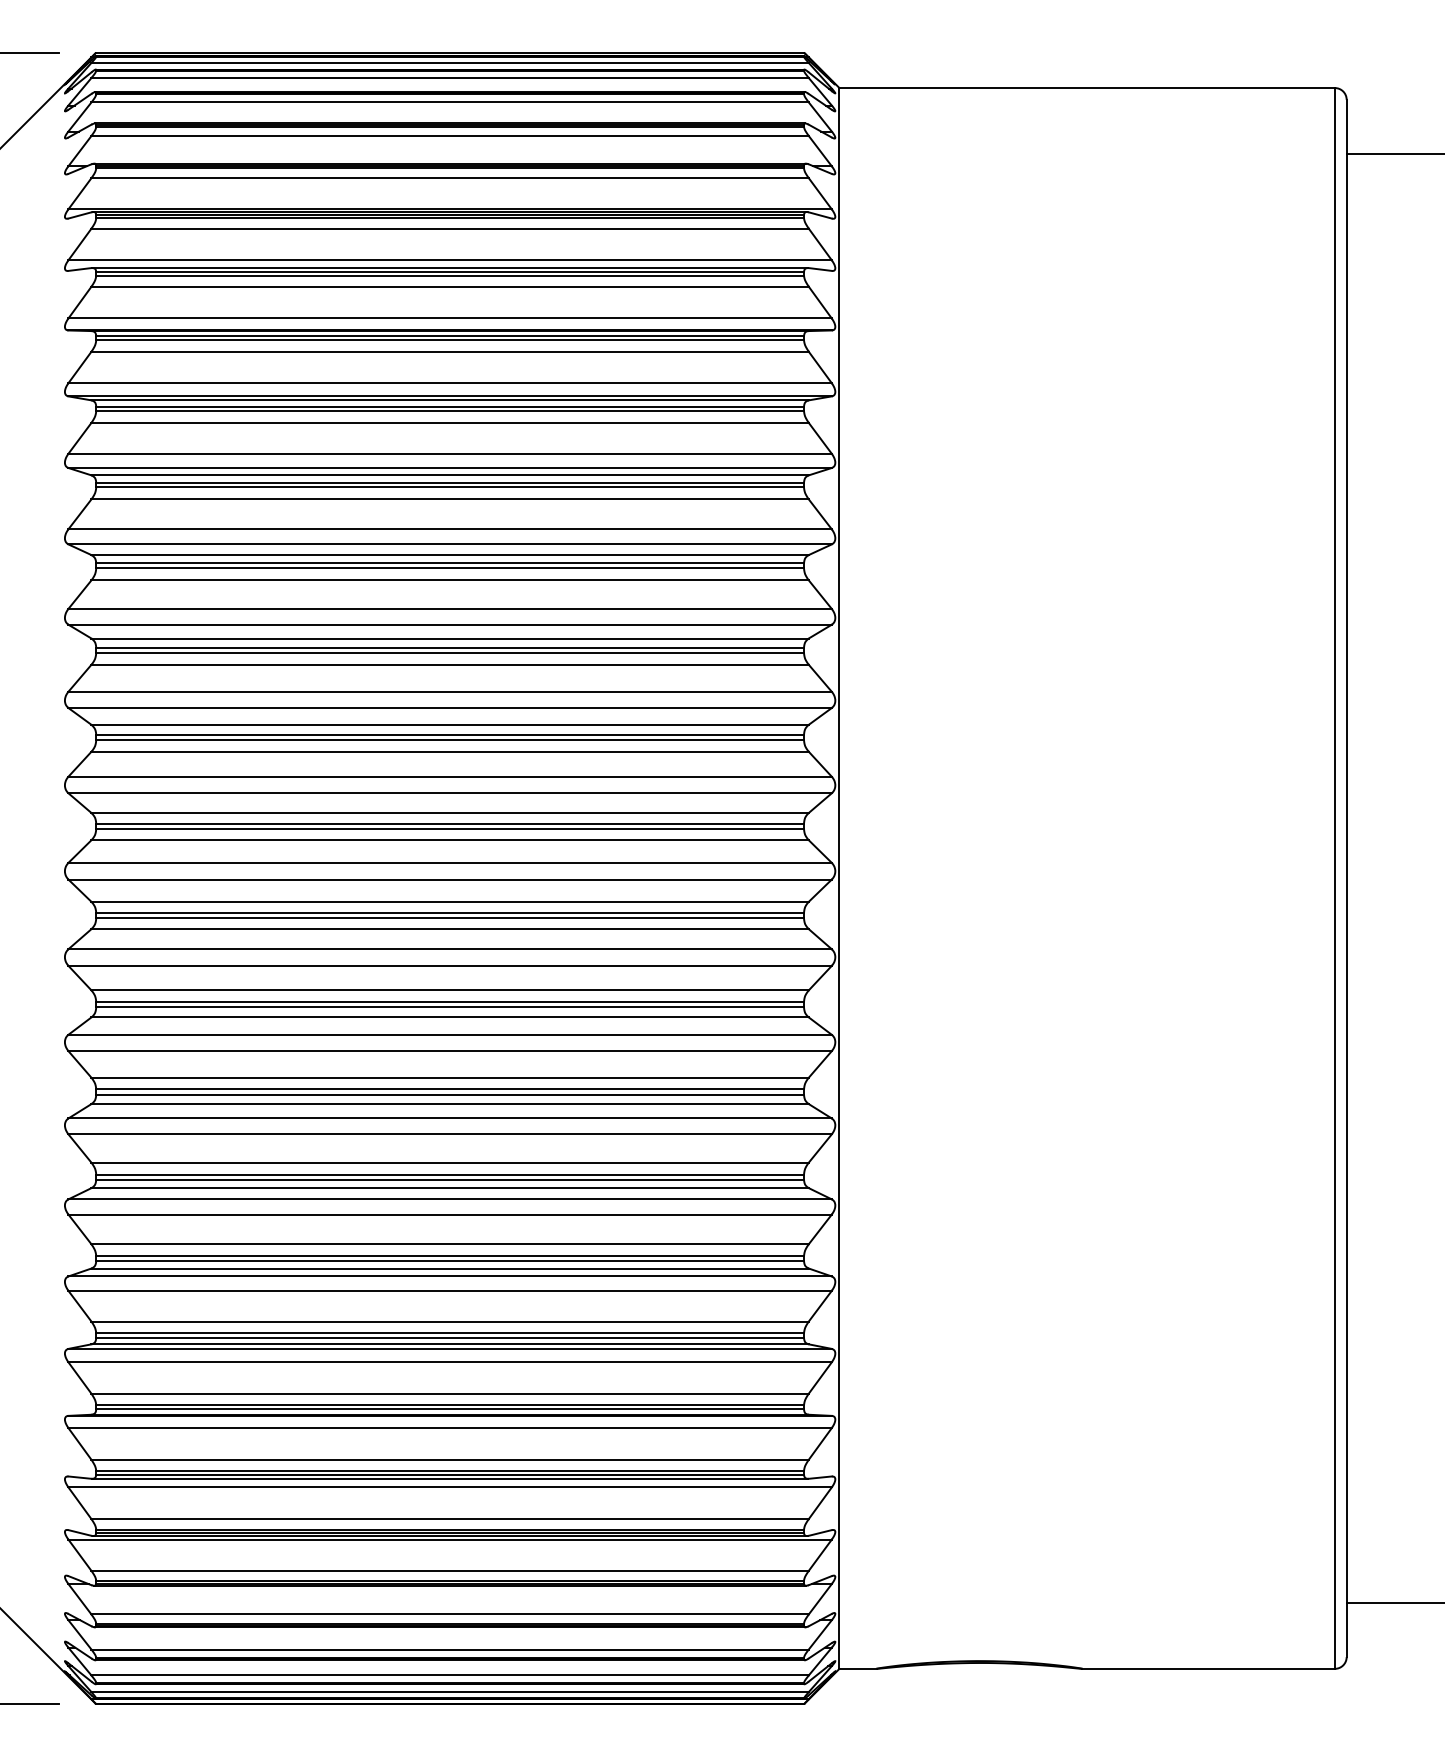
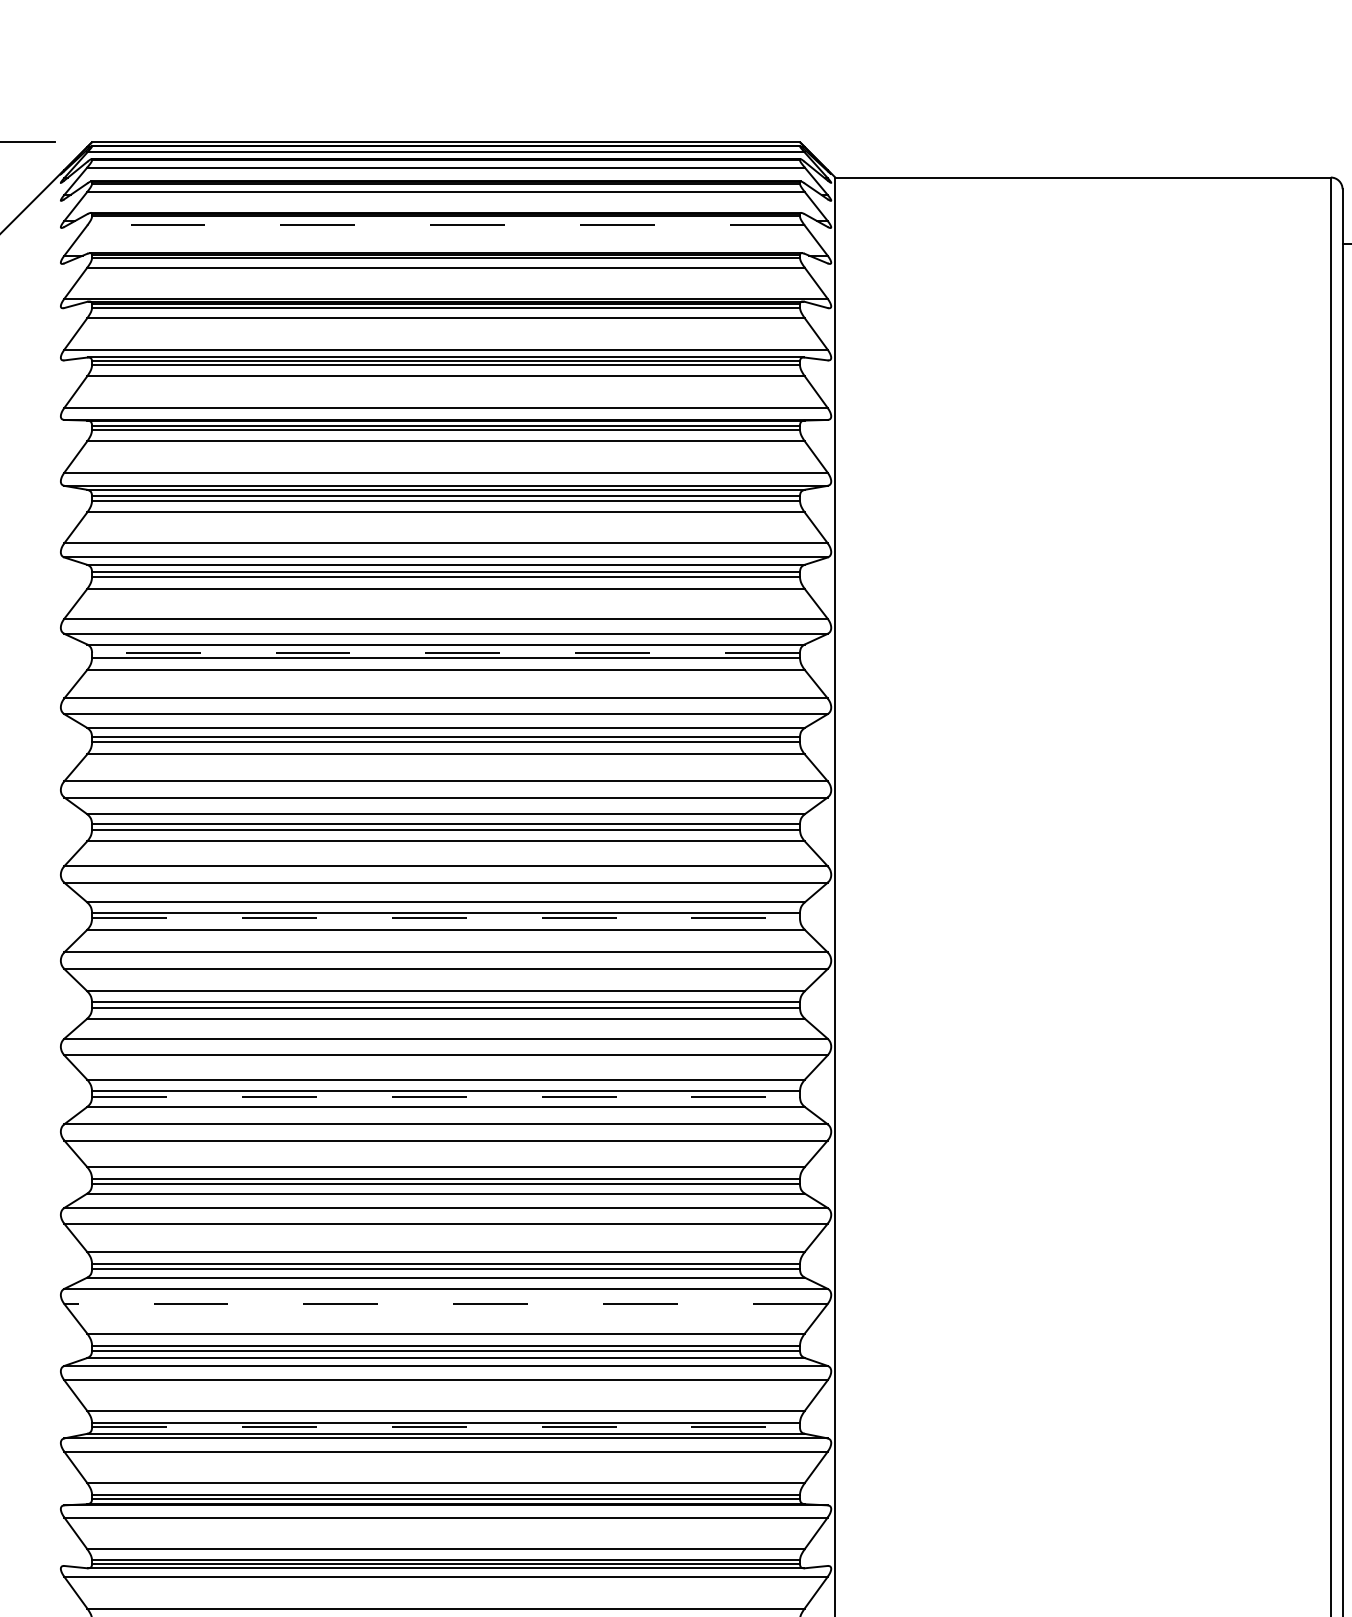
line: (450, 136) -> (446, 225), solid -> dashed
line: (450, 563) -> (446, 652), solid -> dashed
line: (450, 829) -> (446, 918), solid -> dashed
line: (450, 1007) -> (446, 1096), solid -> dashed
line: (450, 1214) -> (446, 1303), solid -> dashed
line: (450, 1337) -> (446, 1426), solid -> dashed

